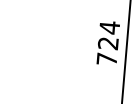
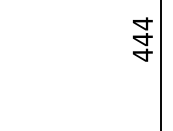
text: (107, 51) -> (142, 47), 724 -> 444

